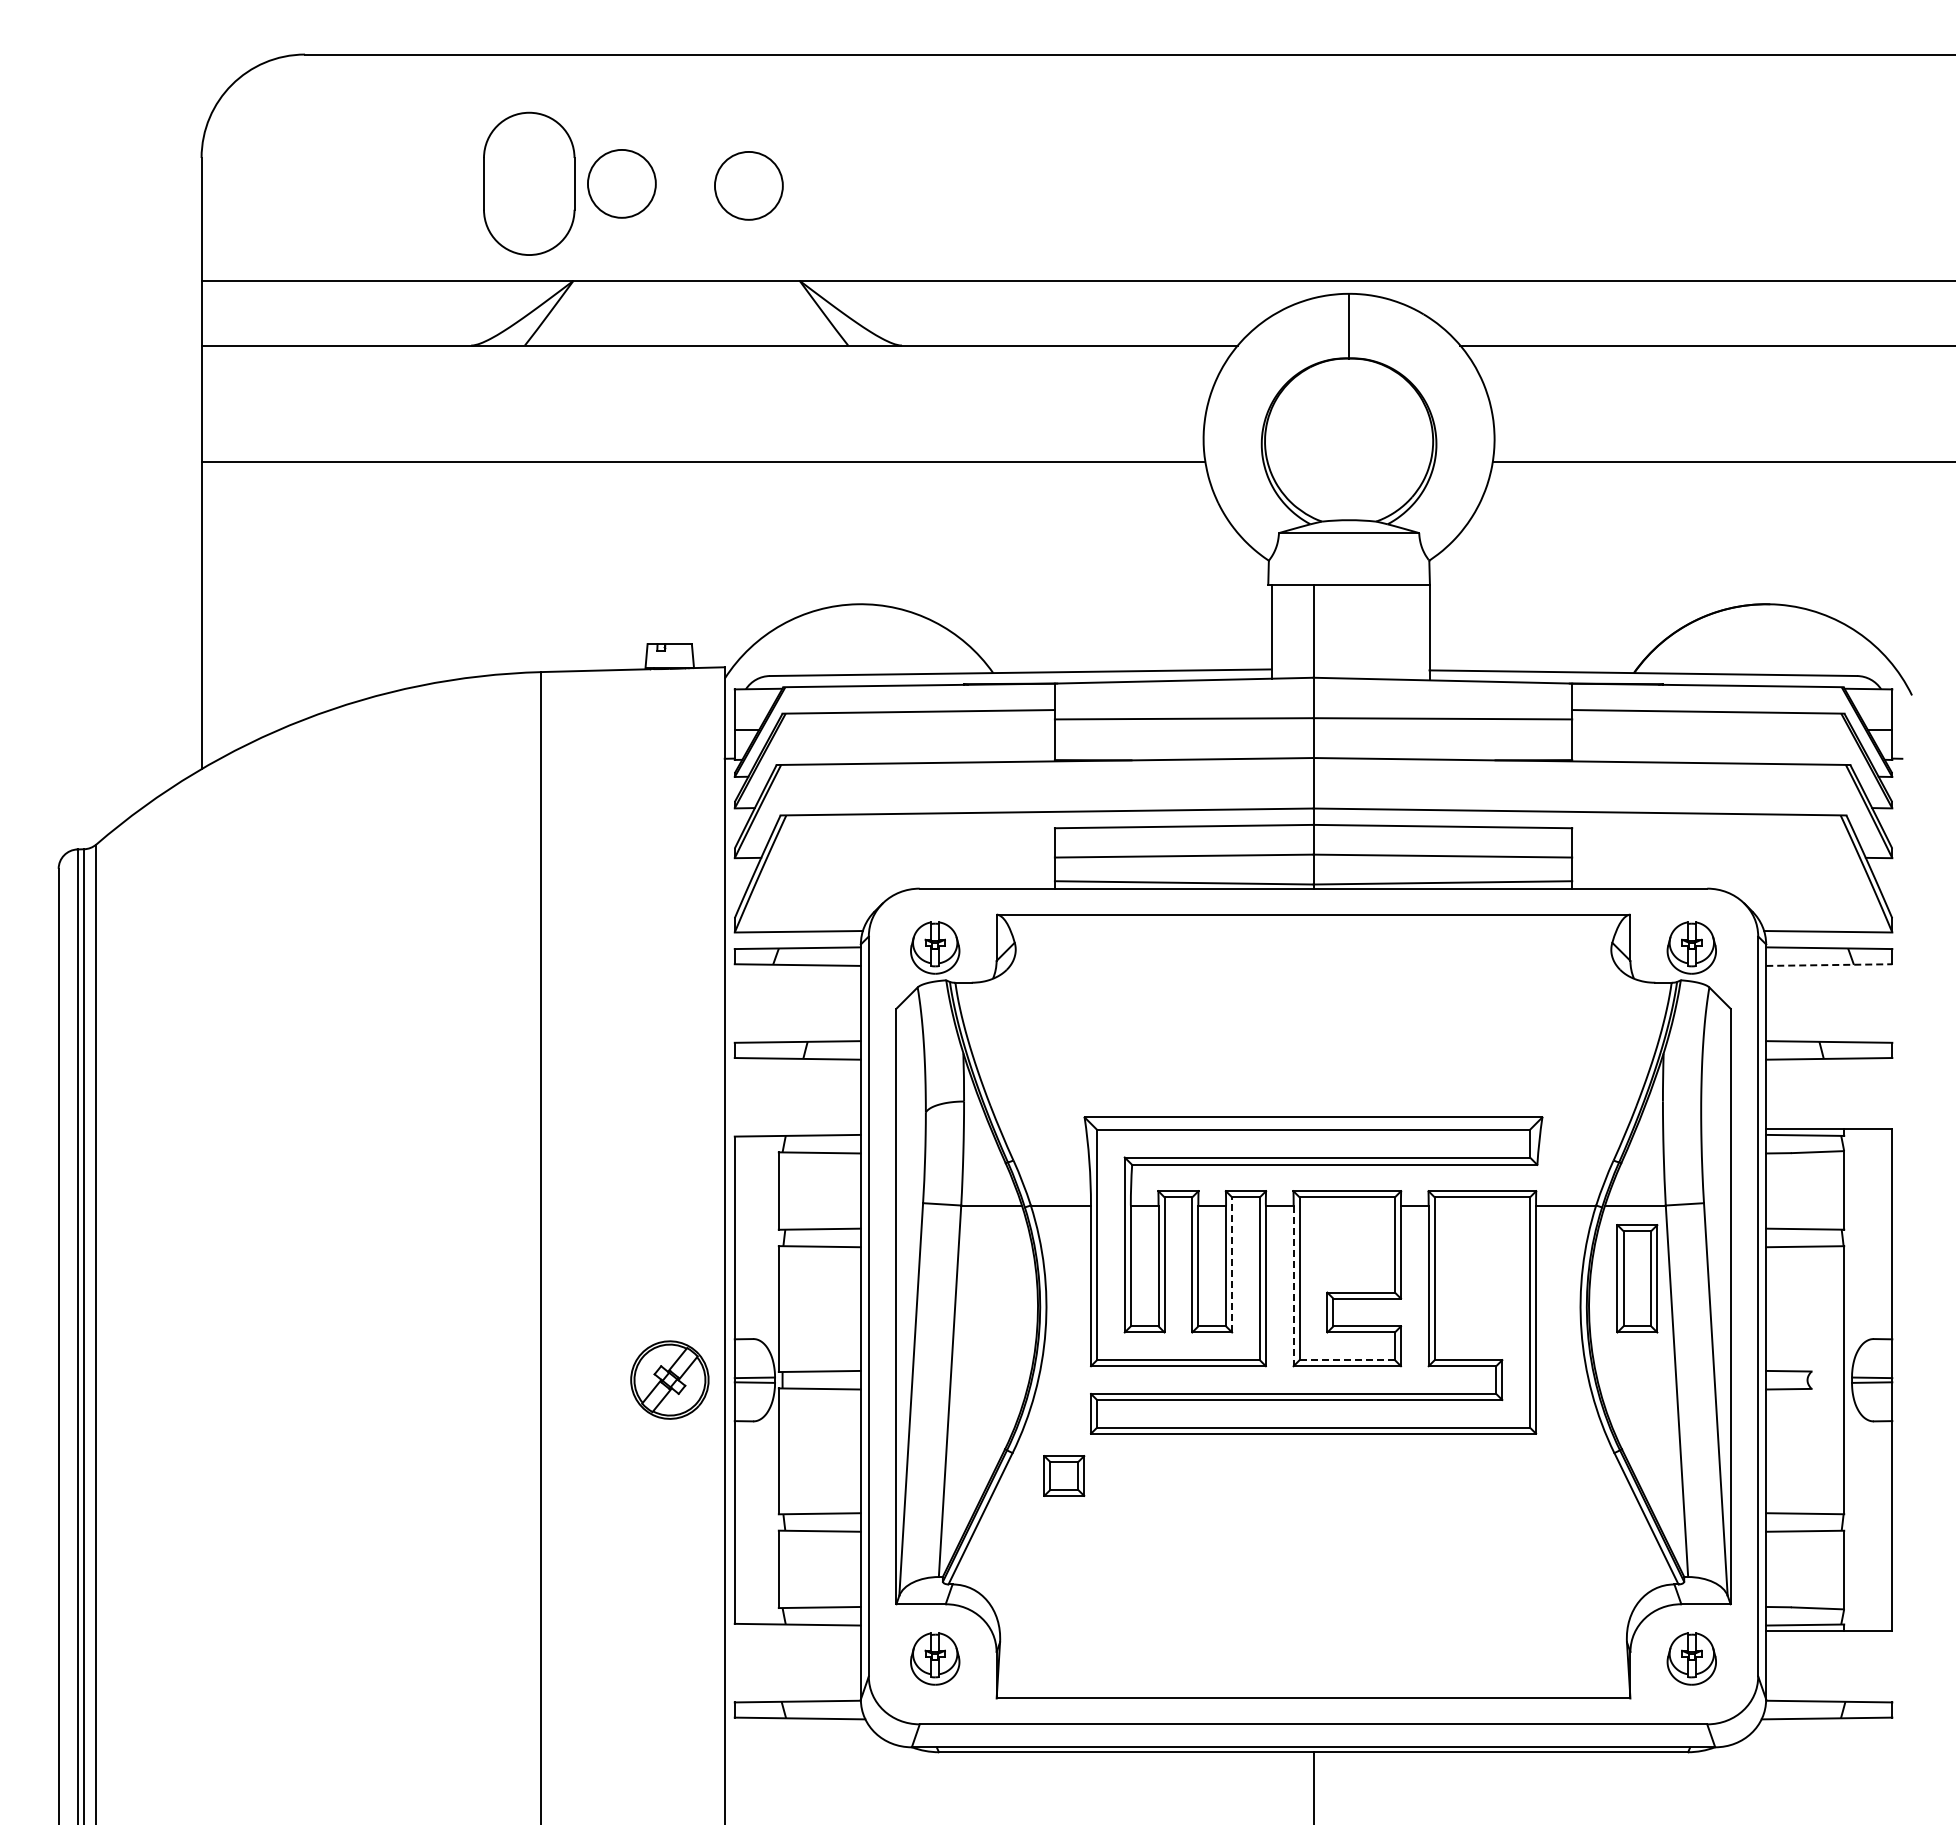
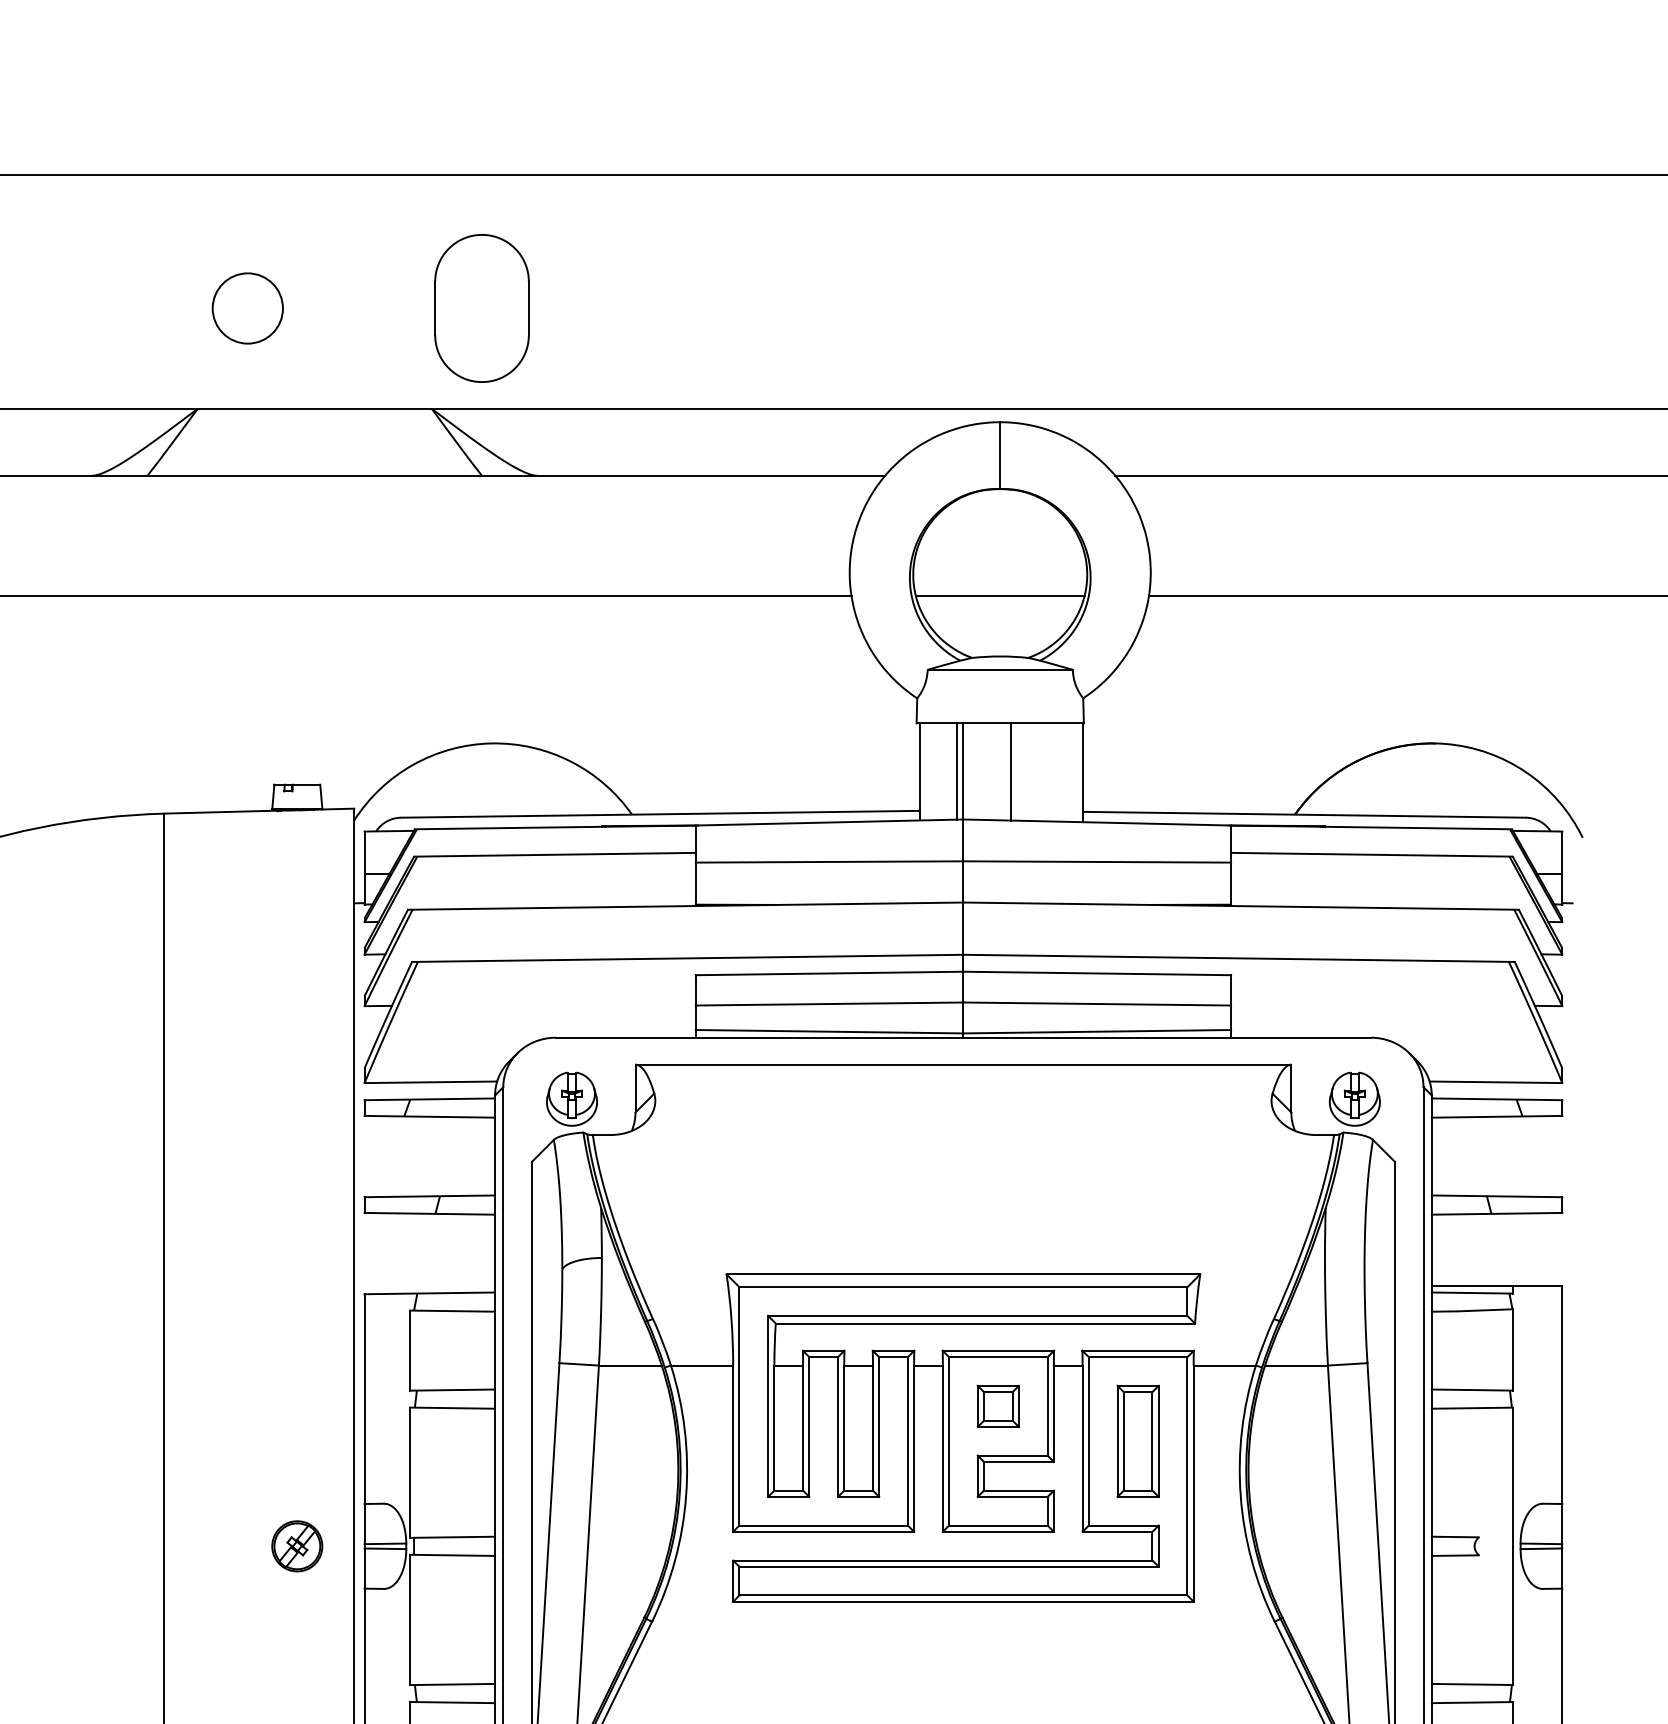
part: (529, 183) -> (482, 308), moved
circle: (748, 185) -> (378, 310), removed
line: (1348, 461) -> (999, 595), added
line: (1307, 630) -> (957, 770), added
line: (1359, 631) -> (1011, 771), added
line: (1829, 965) -> (1497, 1117), dashed -> solid
line: (1232, 1264) -> (879, 1426), dashed -> solid
part: (1637, 1278) -> (1138, 1441), moved
line: (1293, 1286) -> (942, 1449), dashed -> solid
line: (1347, 1360) -> (998, 1525), dashed -> solid
part: (669, 1380) -> (297, 1546), size x0.62
part: (1064, 1475) -> (998, 1405), moved

